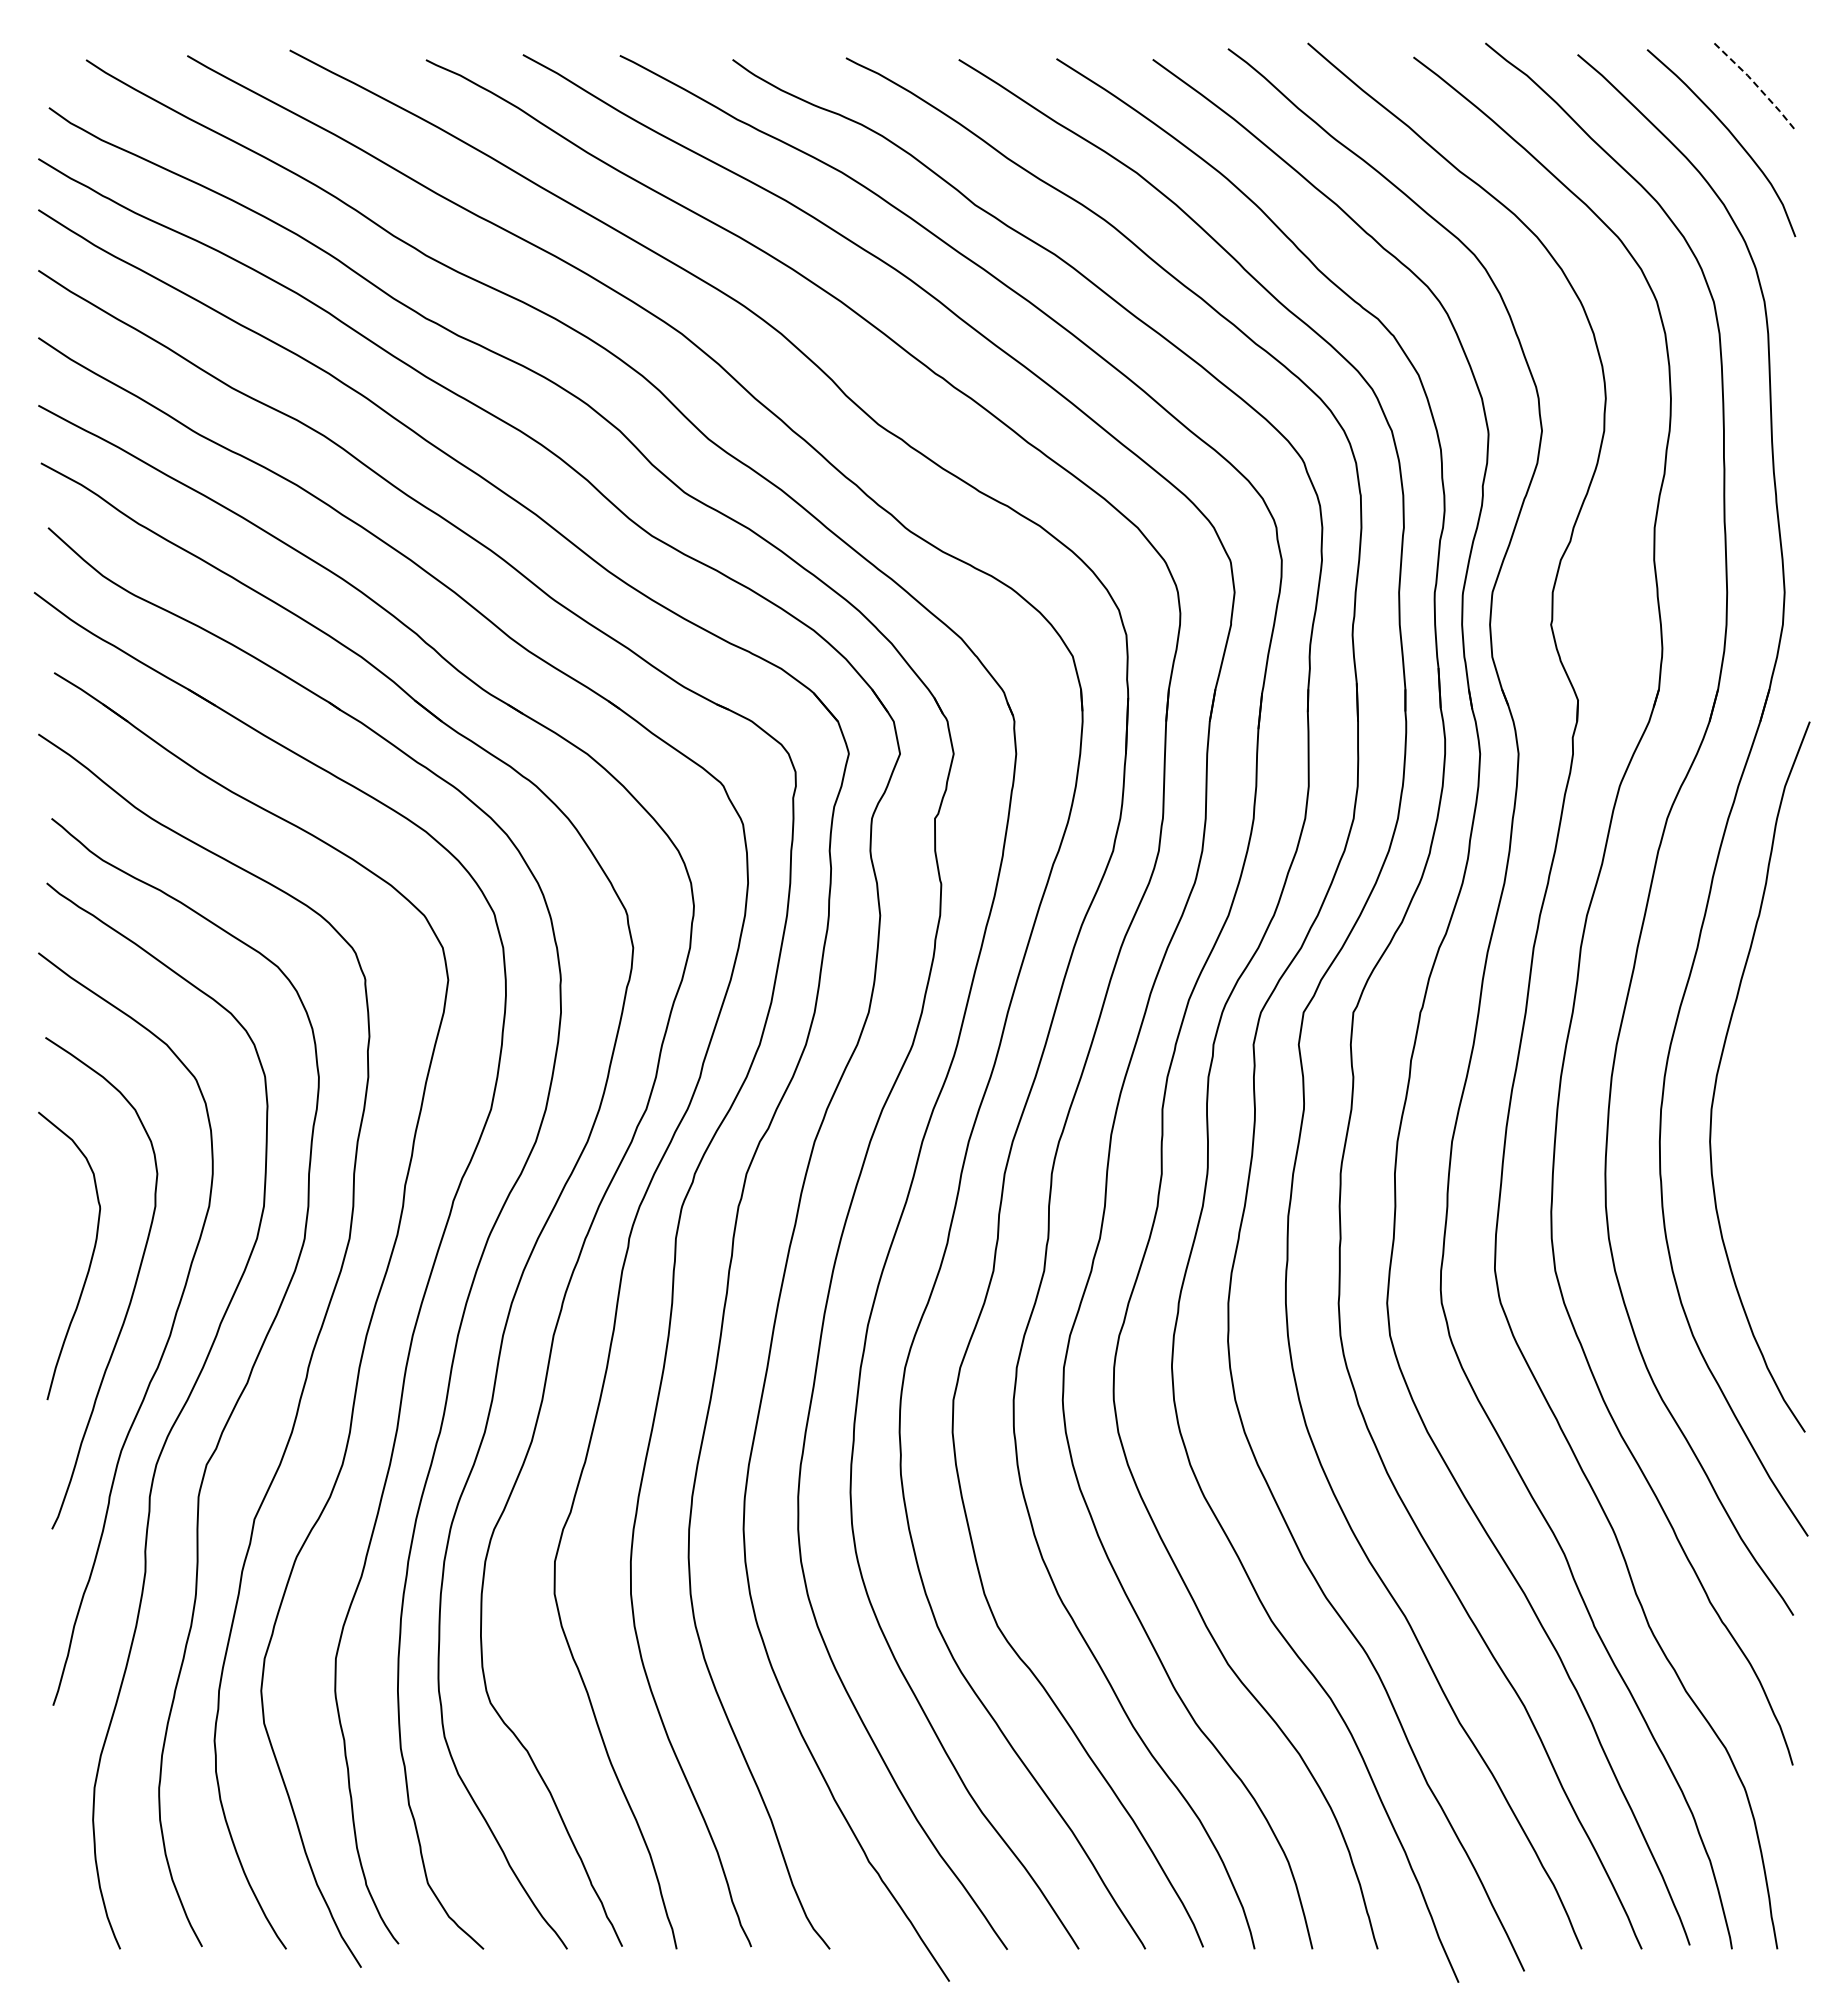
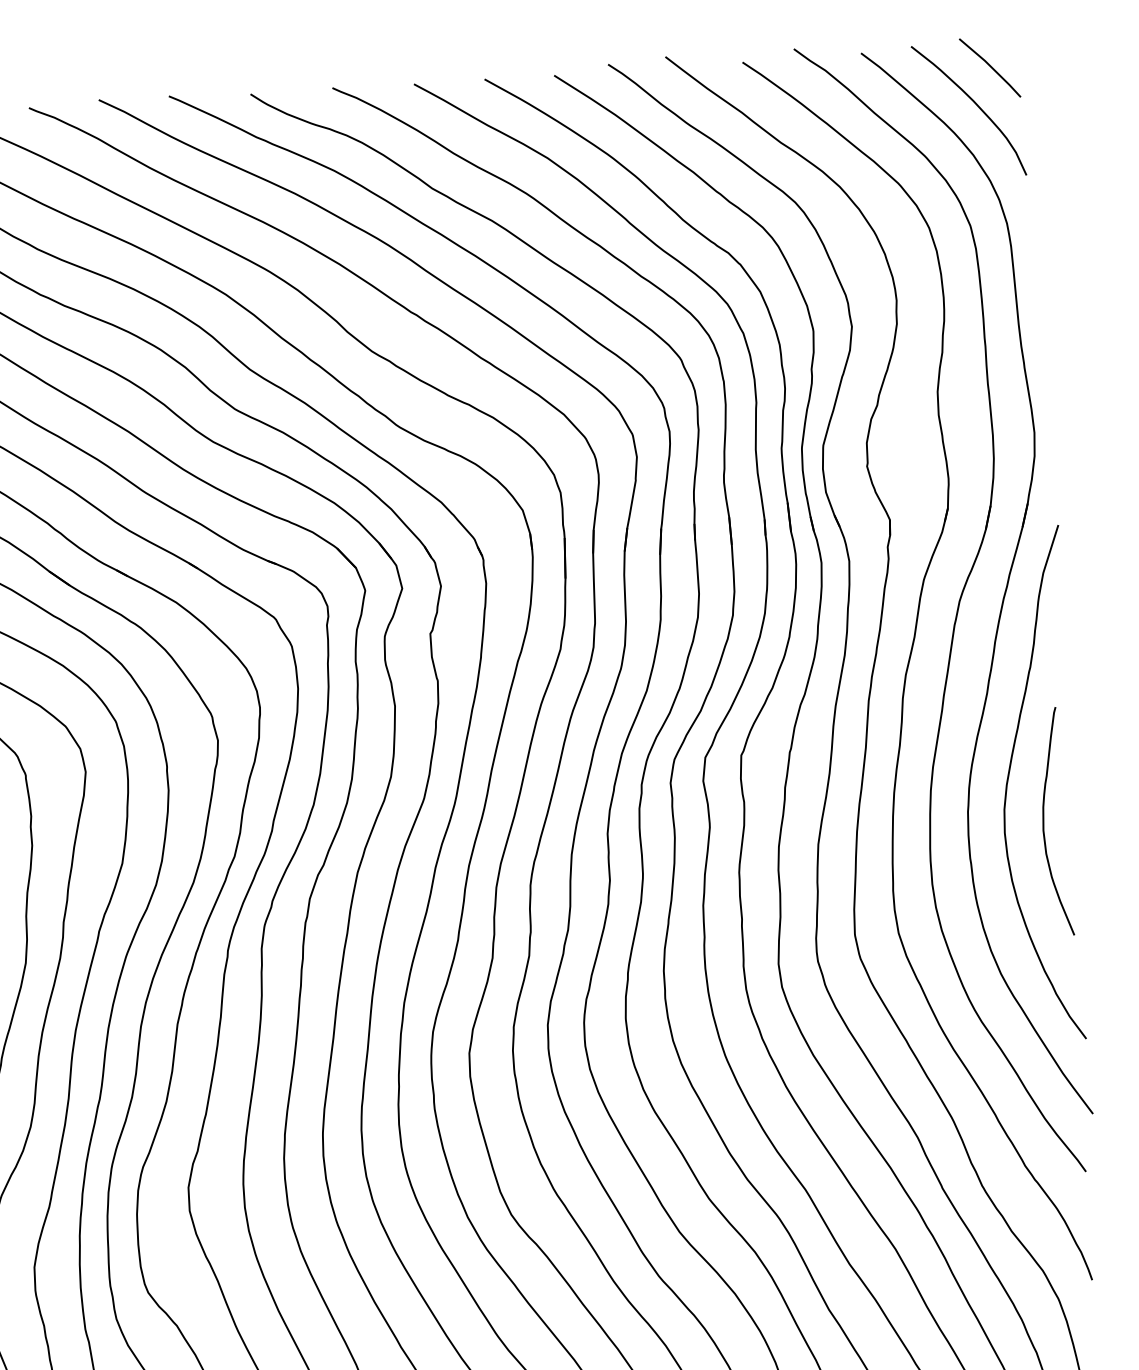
line: (1755, 84) -> (990, 66), dashed -> solid
curve: (1765, 1129) -> (1044, 821), added

